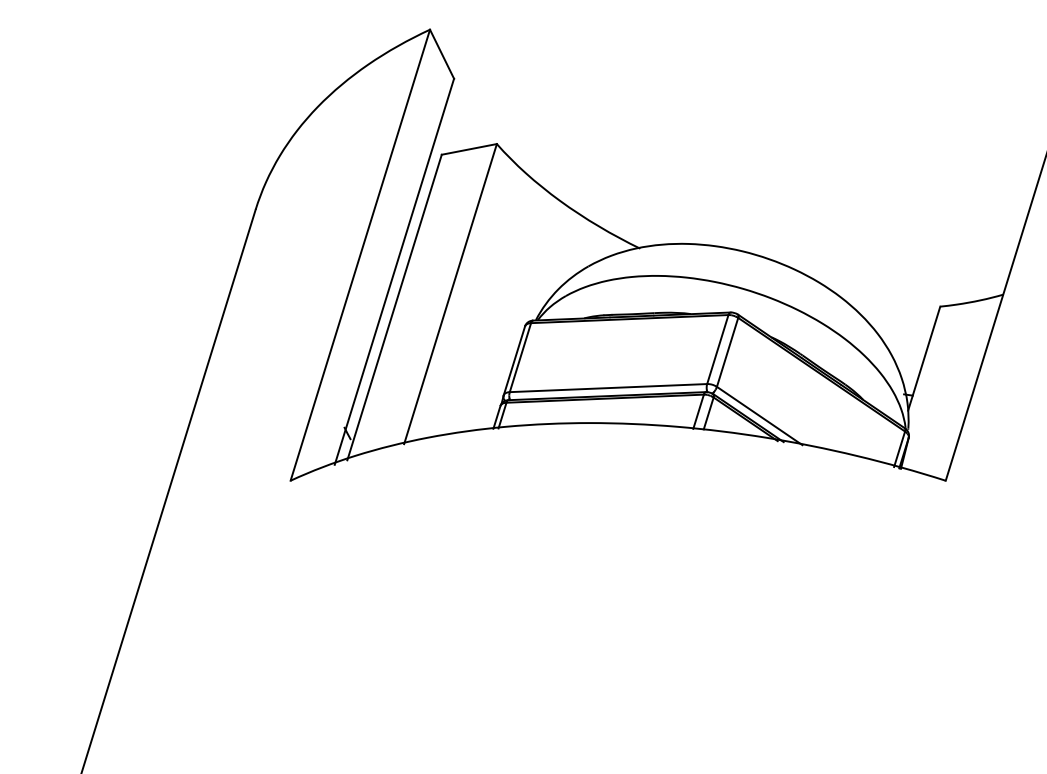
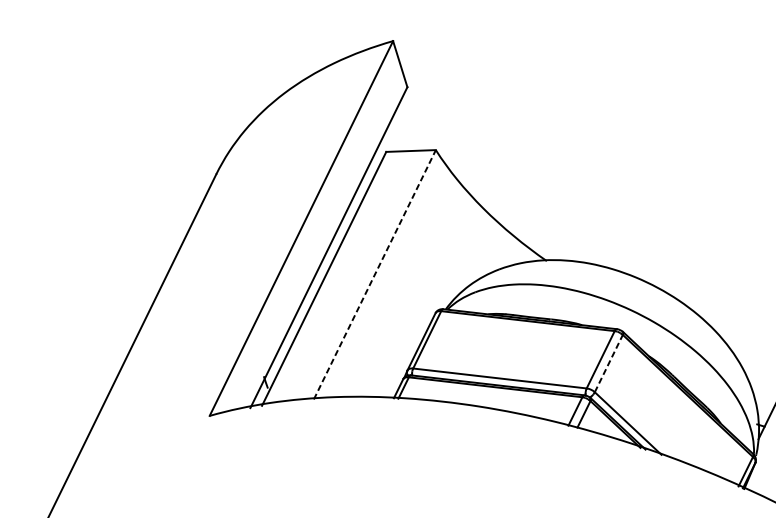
line: (450, 293) -> (374, 274), solid -> dashed
line: (727, 351) -> (608, 362), solid -> dashed

